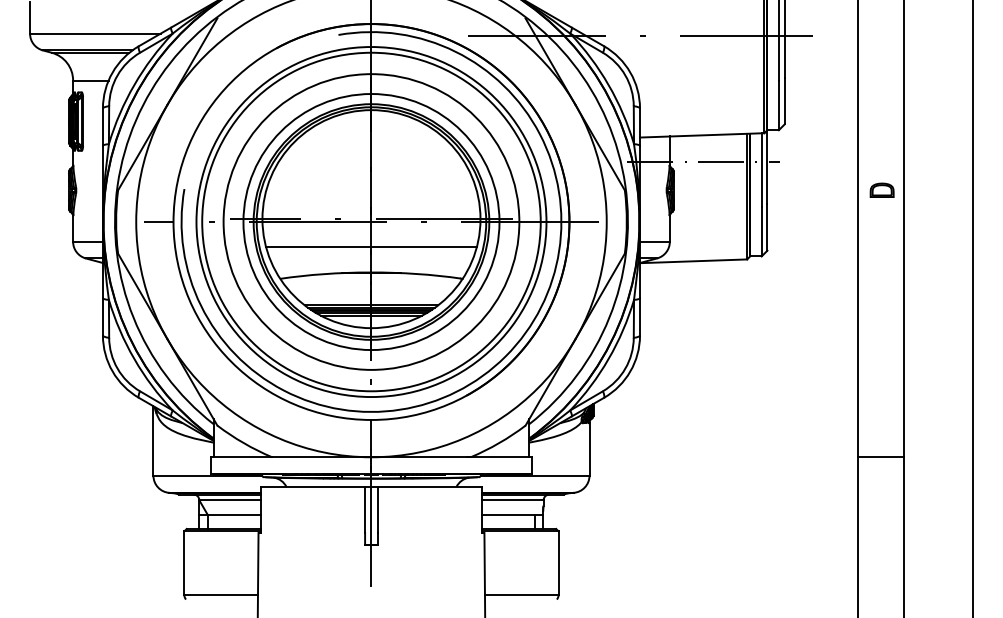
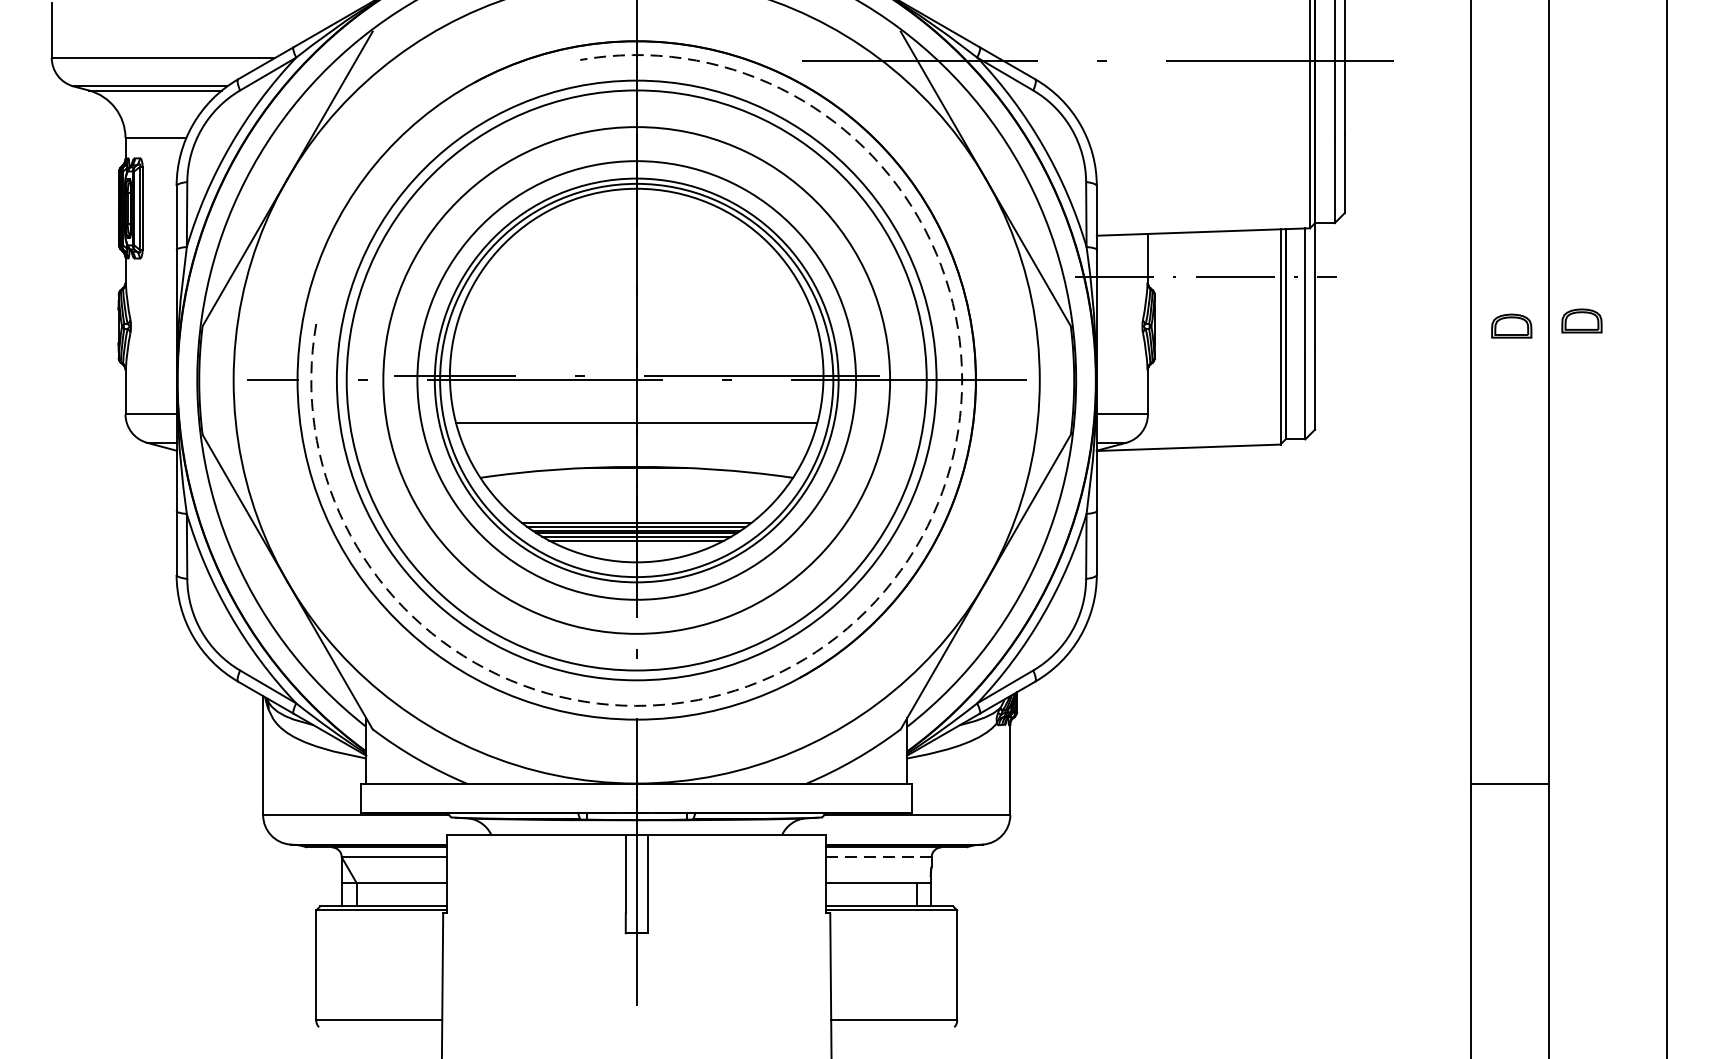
part: (922, 186) -> (1580, 319), added
arc: (505, 356) -> (866, 610), solid -> dashed
line: (512, 500) -> (878, 857), solid -> dashed

